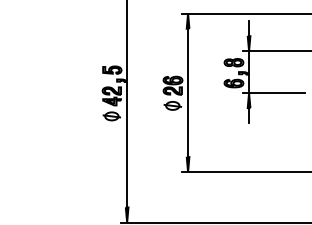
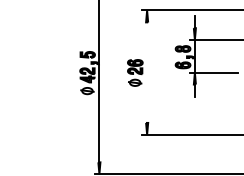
line: (188, 92) -> (147, 72), removed

